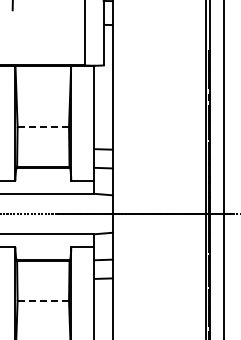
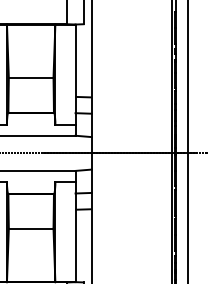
line: (43, 127) -> (31, 78), dashed -> solid
line: (43, 300) -> (31, 228), dashed -> solid

